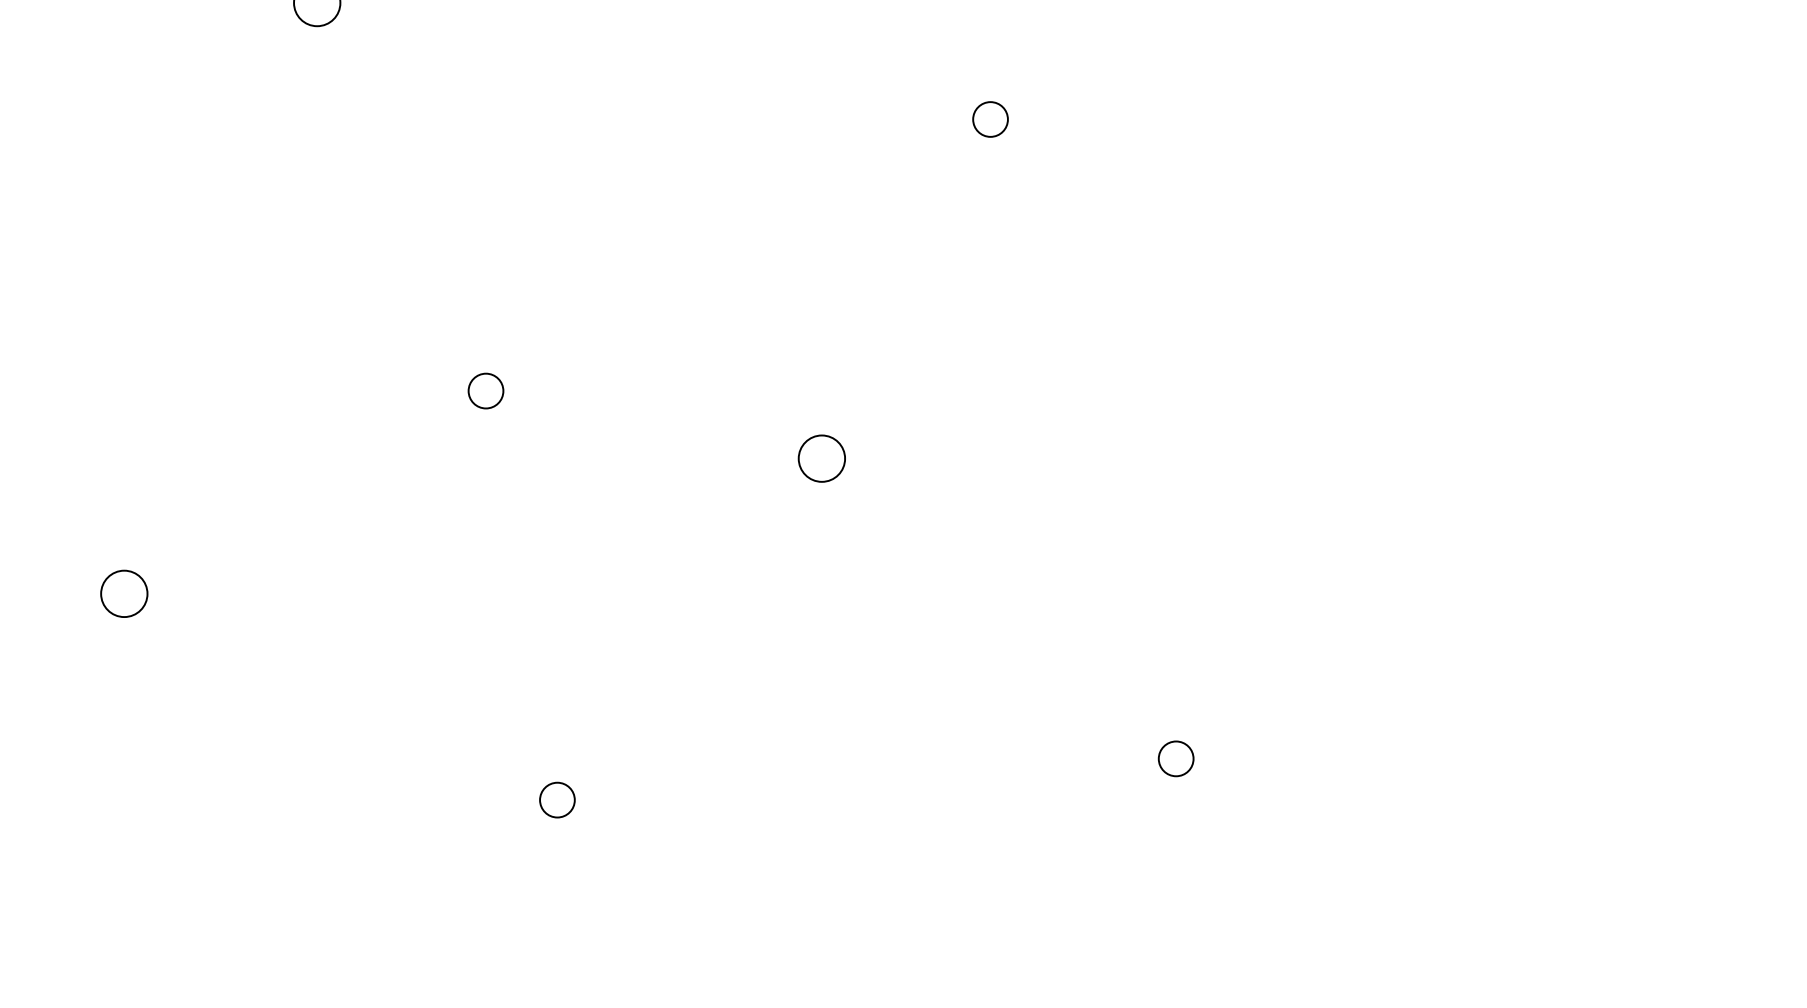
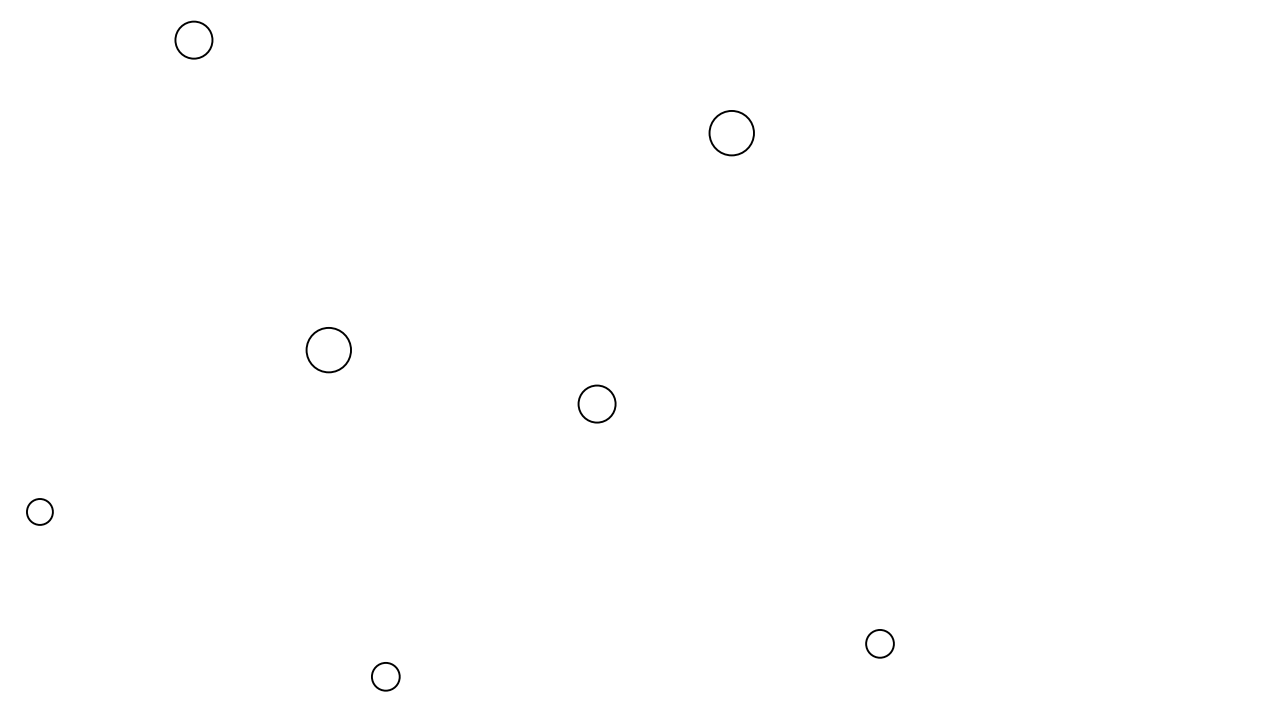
circle: (990, 119) -> (731, 133), size x1.6
circle: (485, 390) -> (328, 349), size x1.6
circle: (124, 593) -> (40, 511), size x0.7

